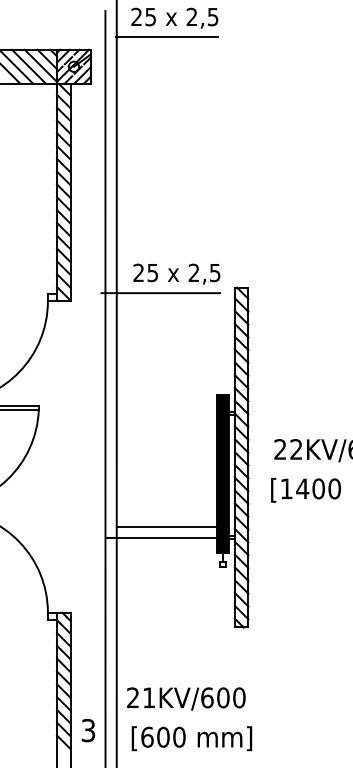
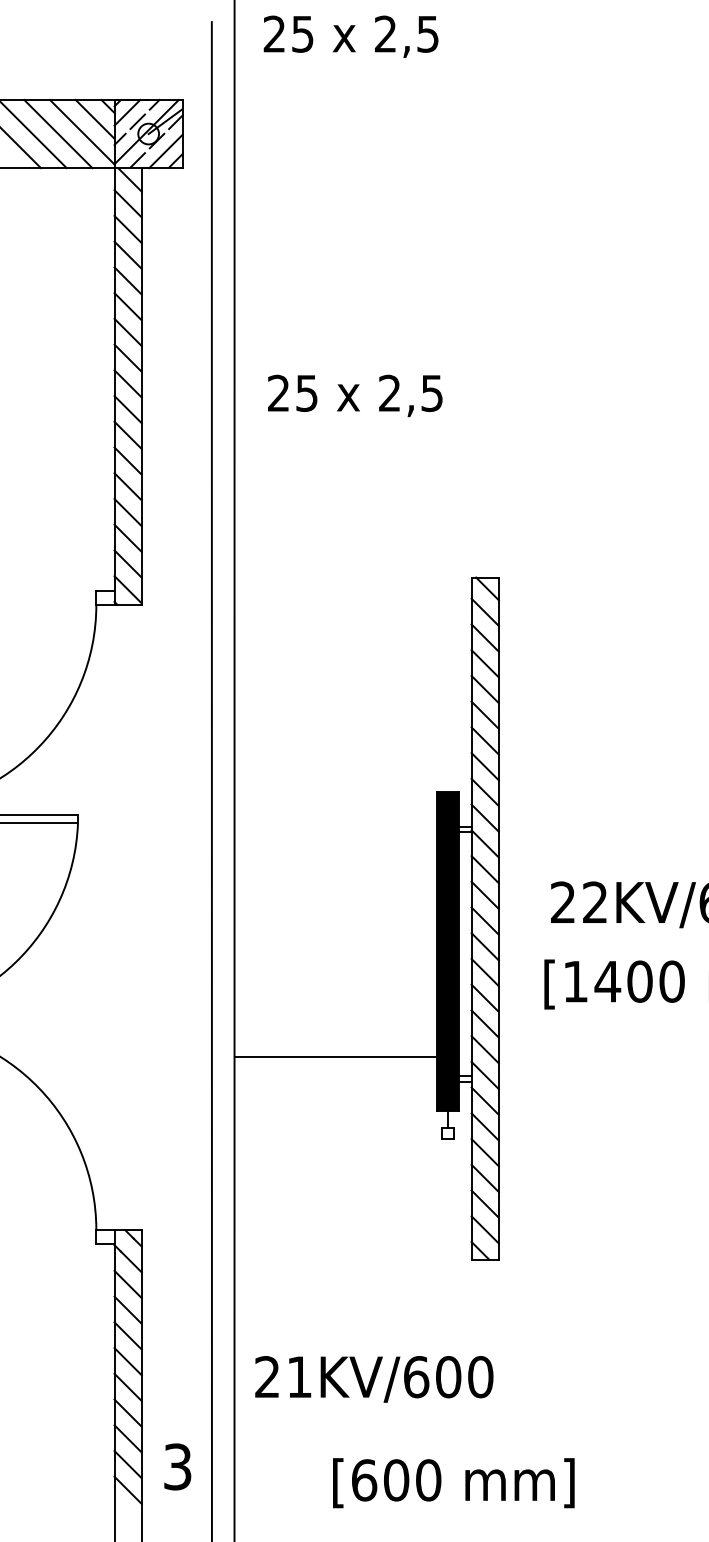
line: (167, 37) -> (336, 75), removed
text: (176, 273) -> (354, 394), moved
line: (160, 293) -> (322, 589), removed
line: (161, 538) -> (324, 1081), removed
text: (186, 698) -> (374, 1378), moved
text: (191, 738) -> (452, 1482), moved

